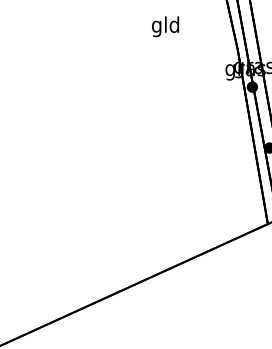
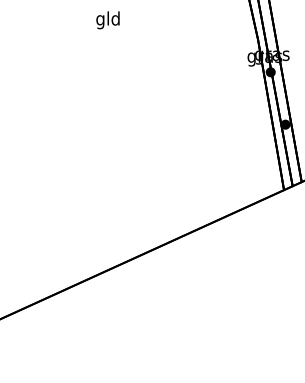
text: (164, 26) -> (107, 20), moved

